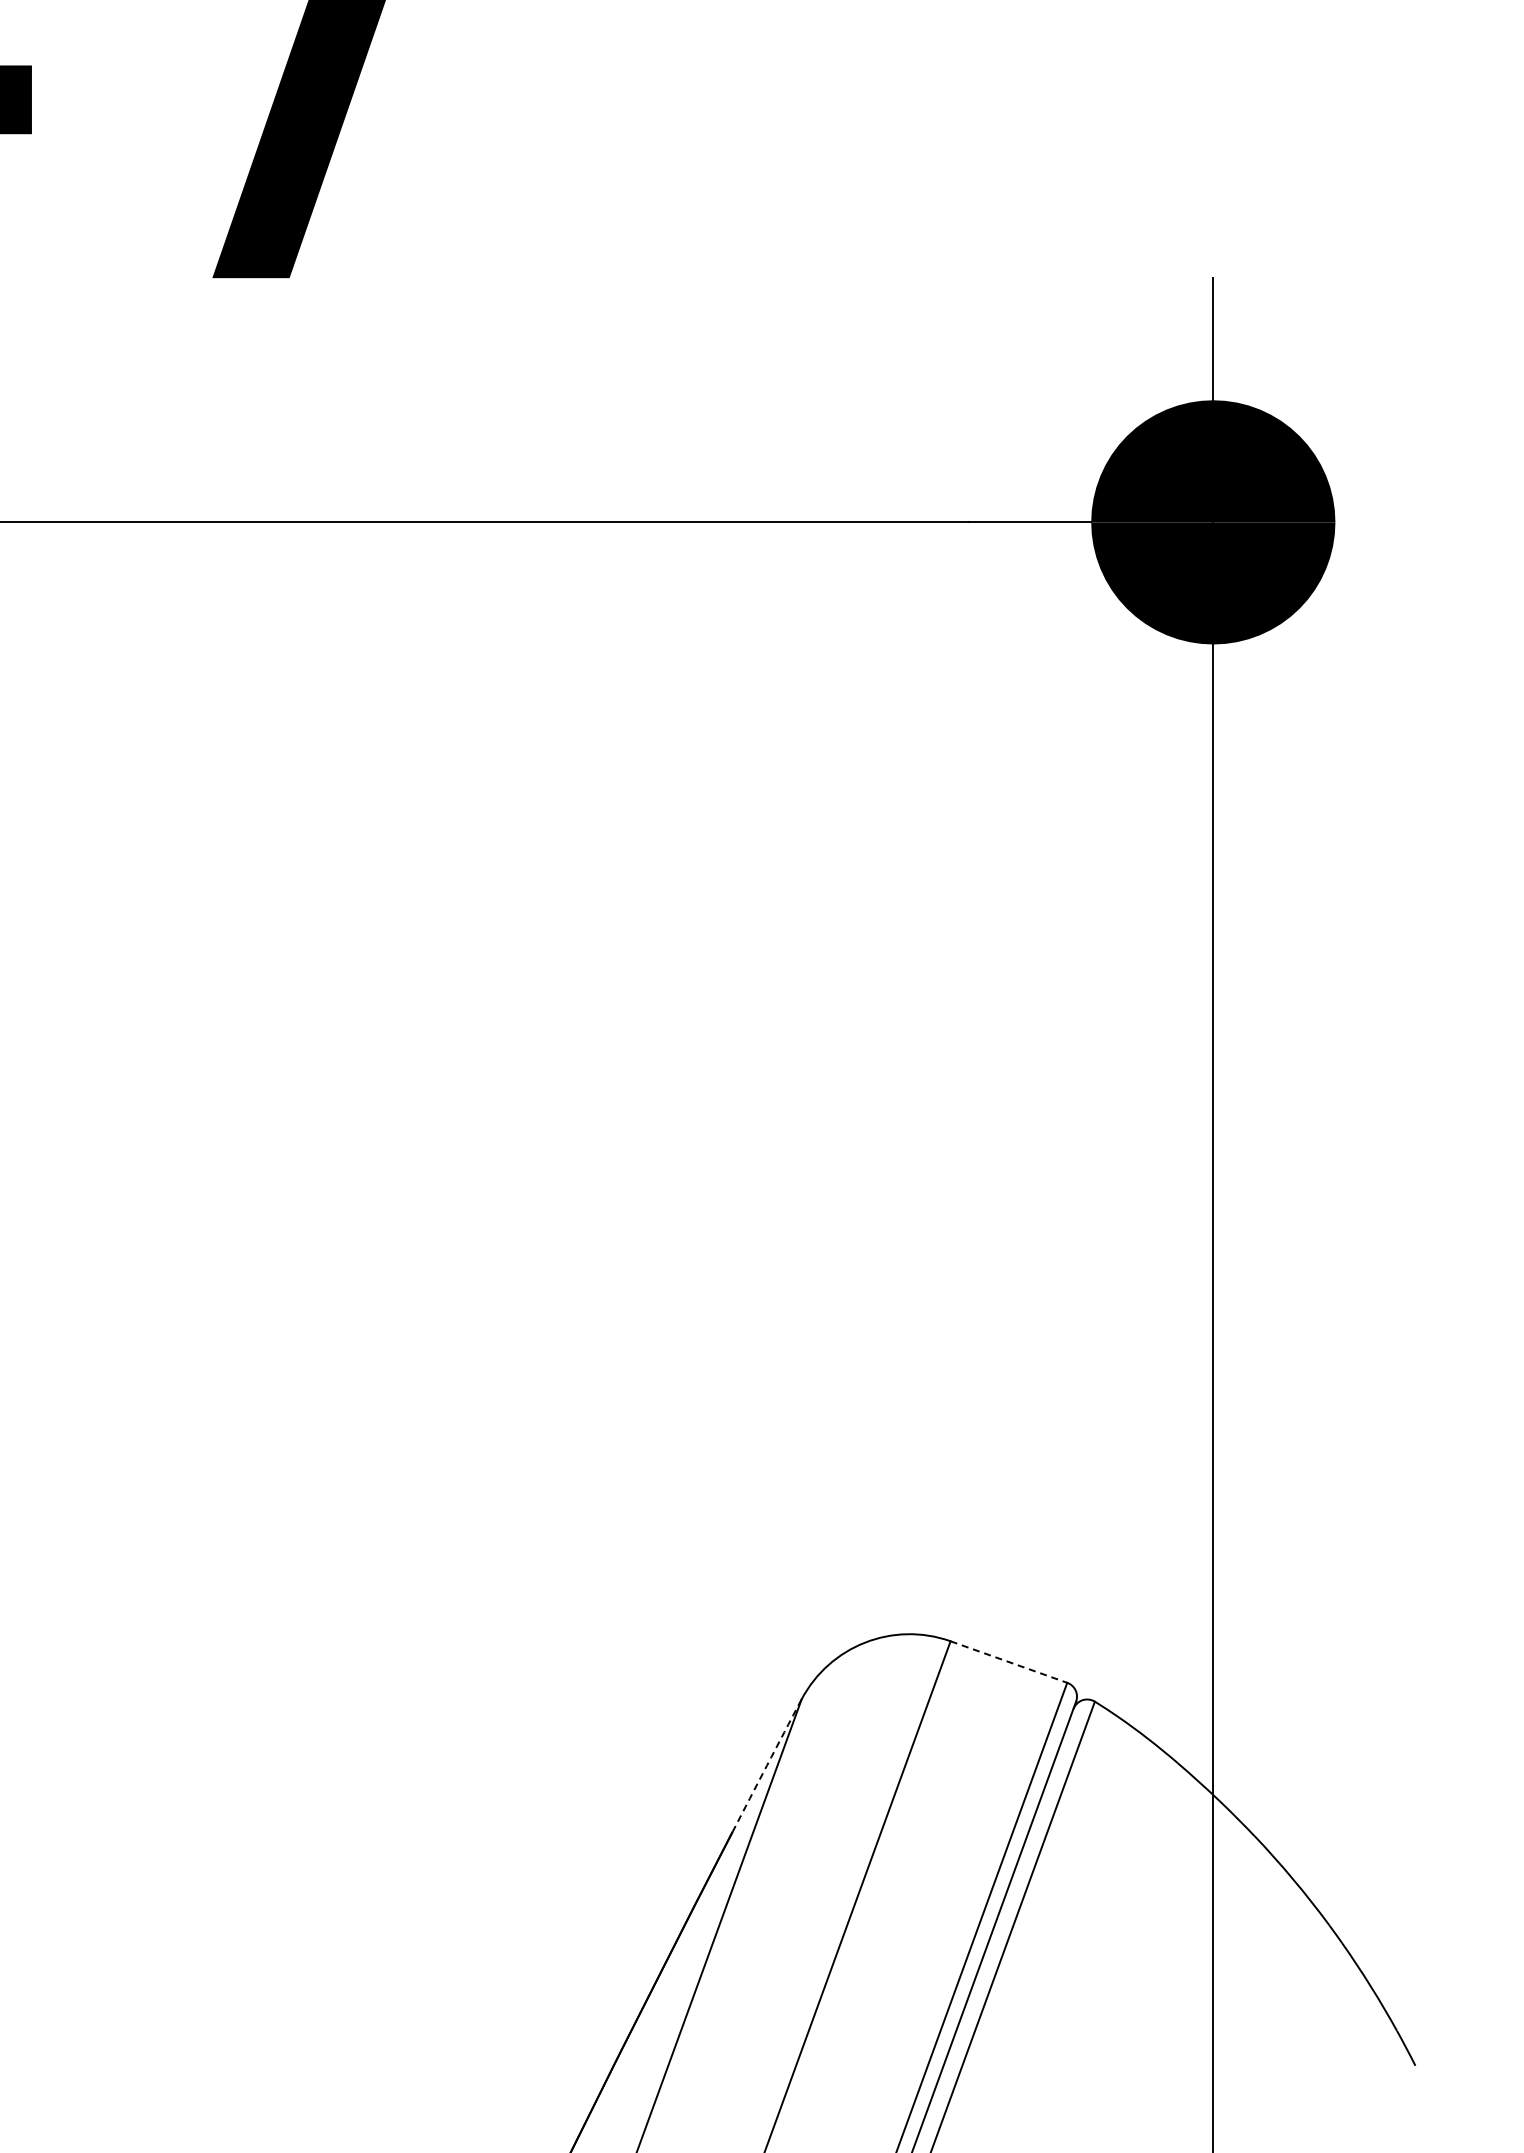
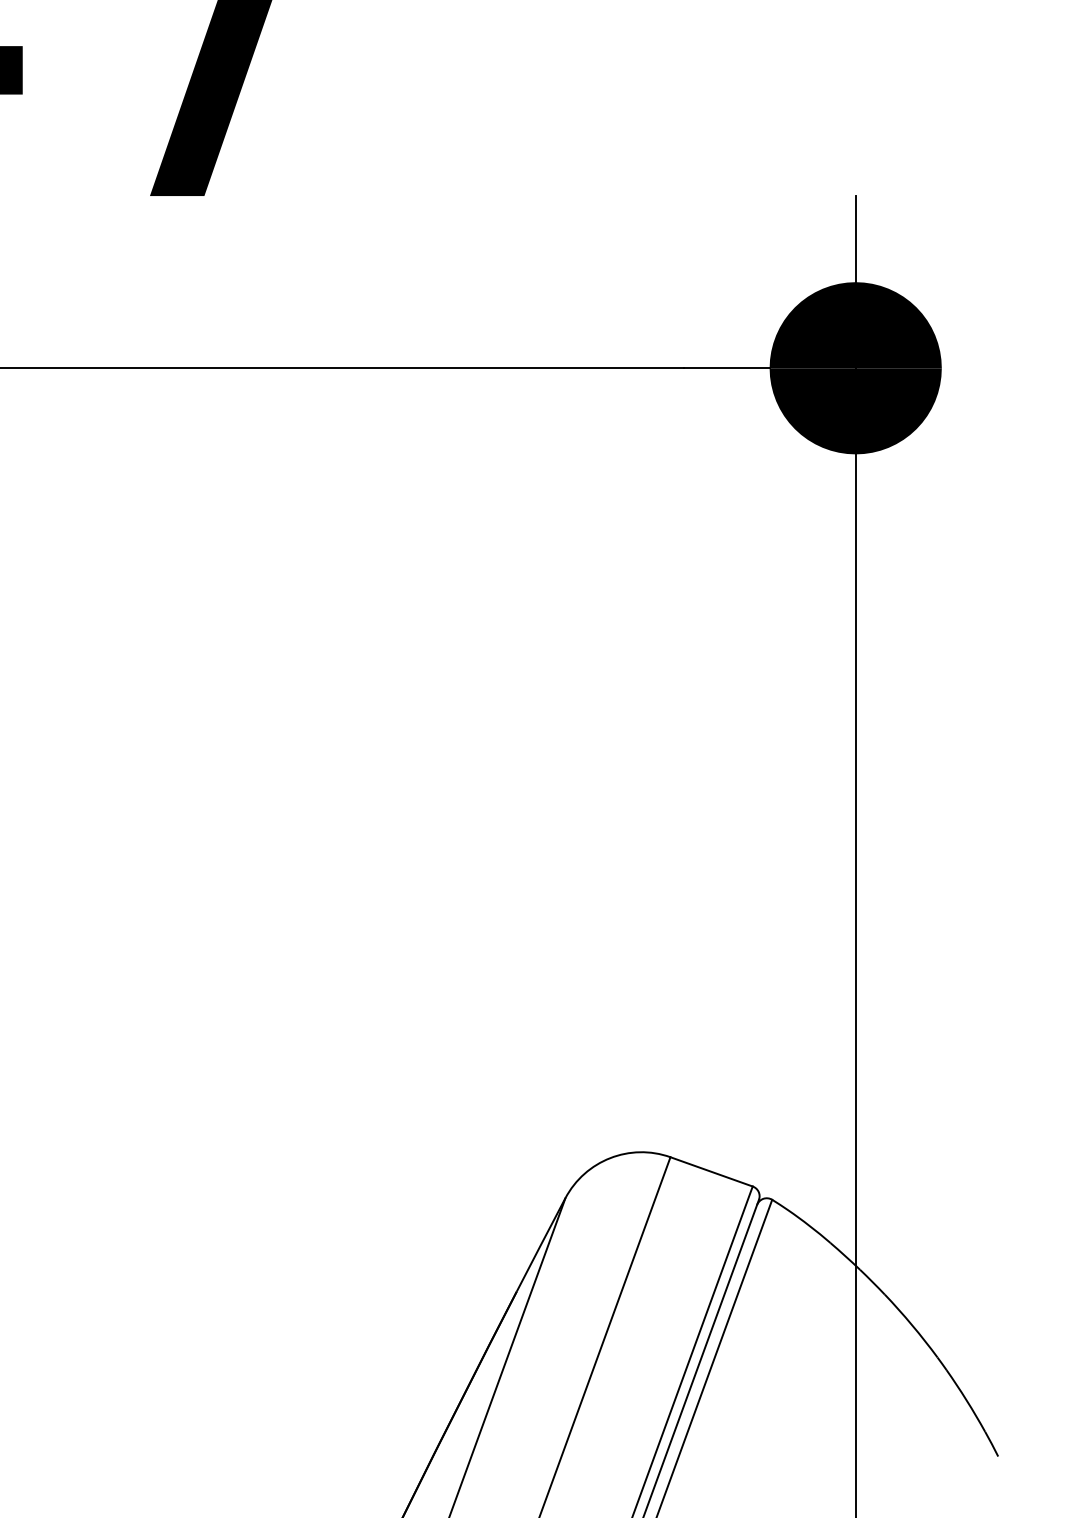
line: (1008, 1662) -> (711, 1172), dashed -> solid
arc: (766, 1765) -> (540, 1244), dashed -> solid

